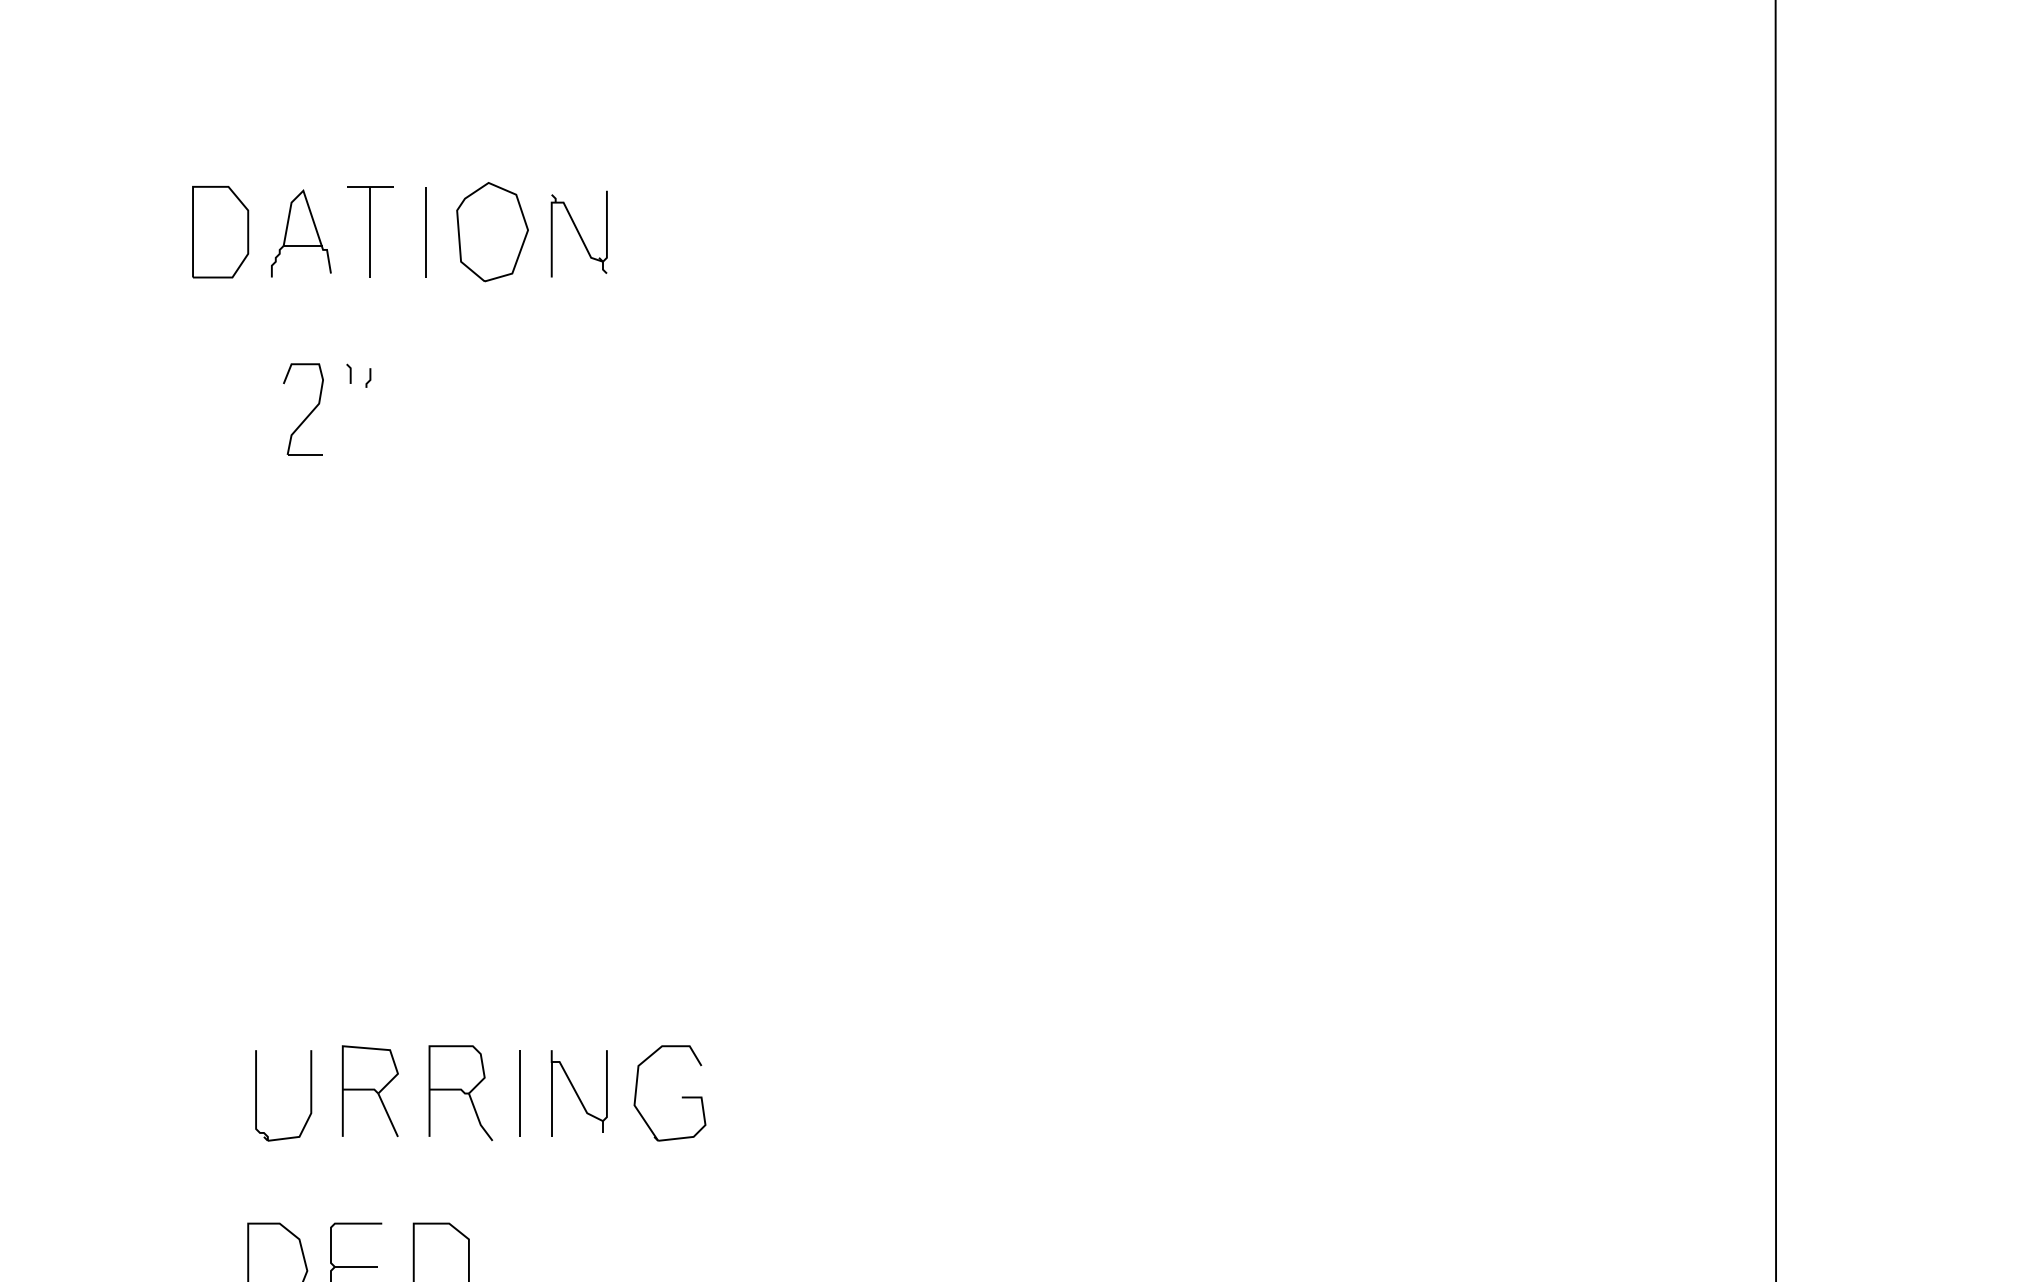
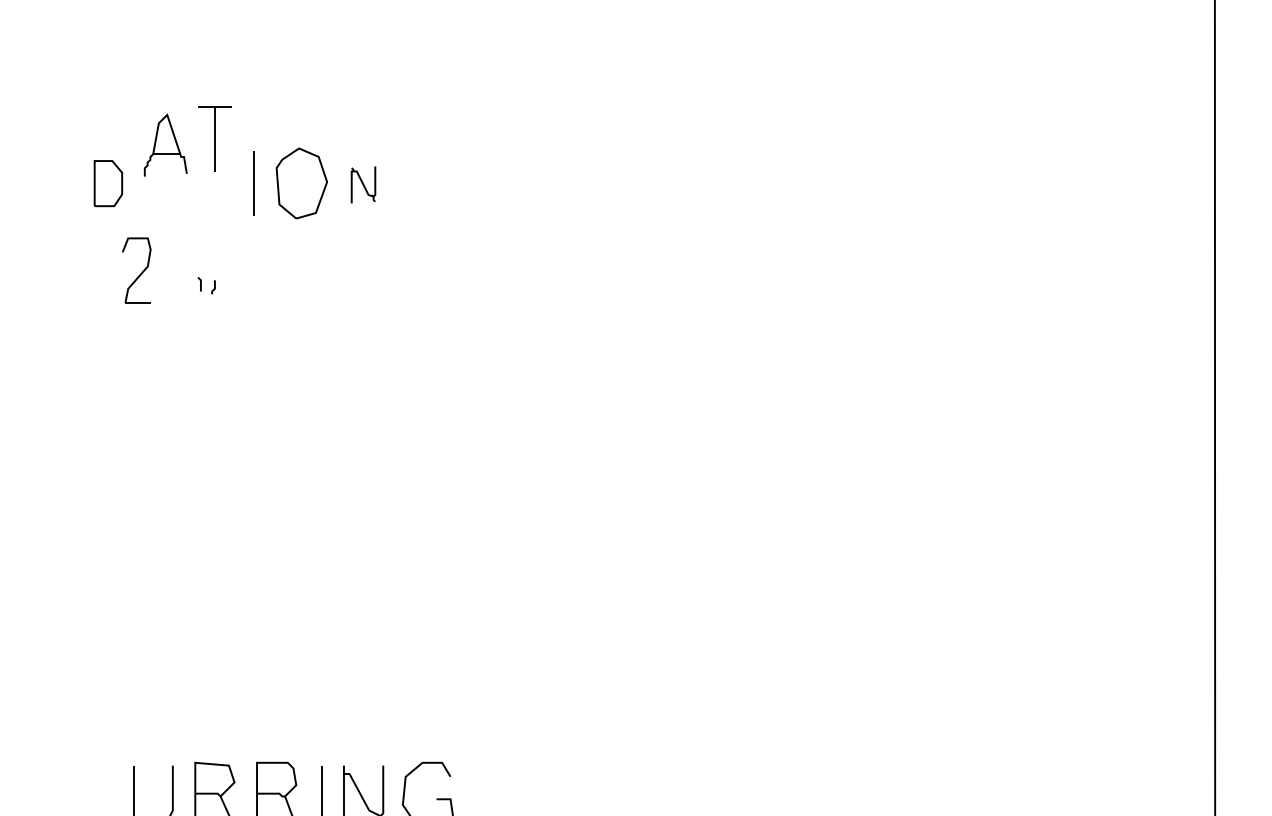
part: (370, 231) -> (215, 138), moved
part: (220, 232) -> (108, 183), size x0.7
part: (301, 233) -> (165, 145), moved
part: (578, 233) -> (363, 184), size x0.6
part: (308, 414) -> (140, 274), moved

